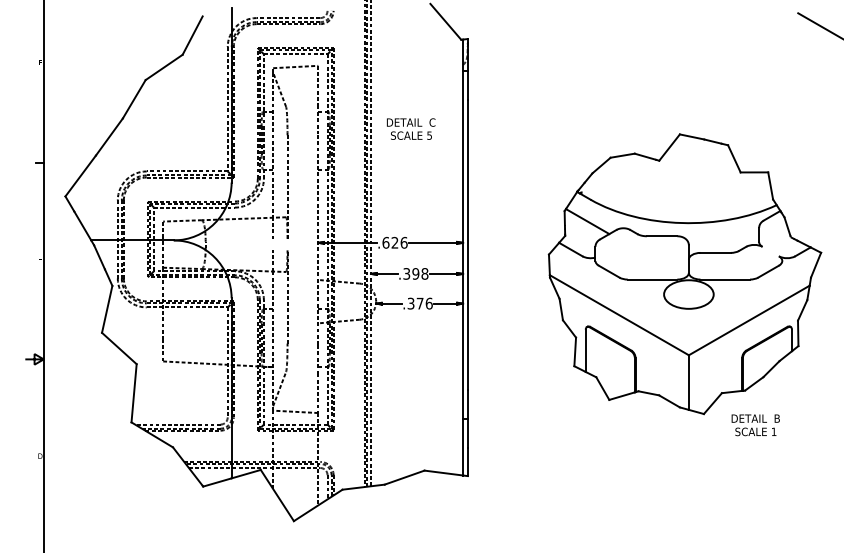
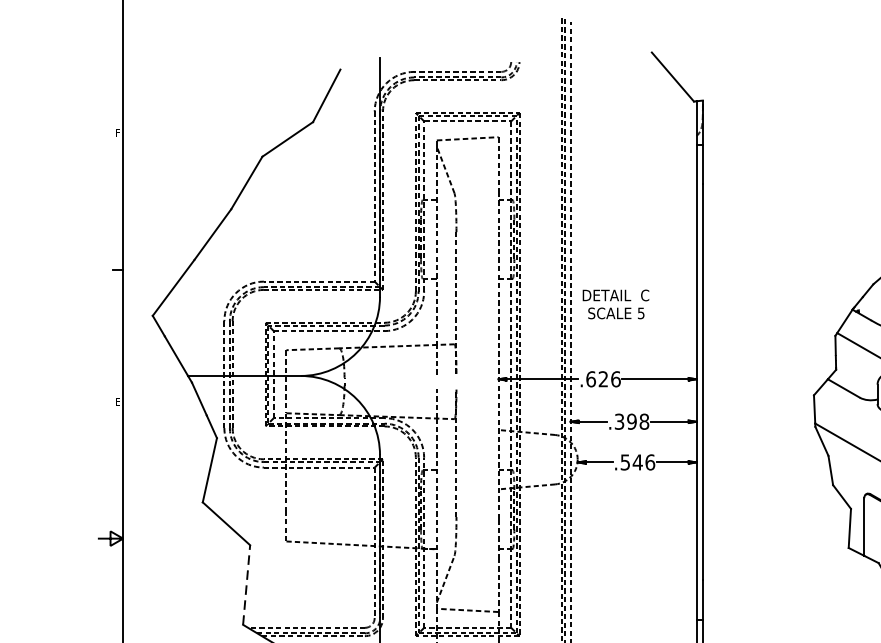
text: (411, 128) -> (616, 303), moved
text: (415, 303) -> (631, 462), .376 -> .546
line: (134, 392) -> (247, 583), solid -> dashed

